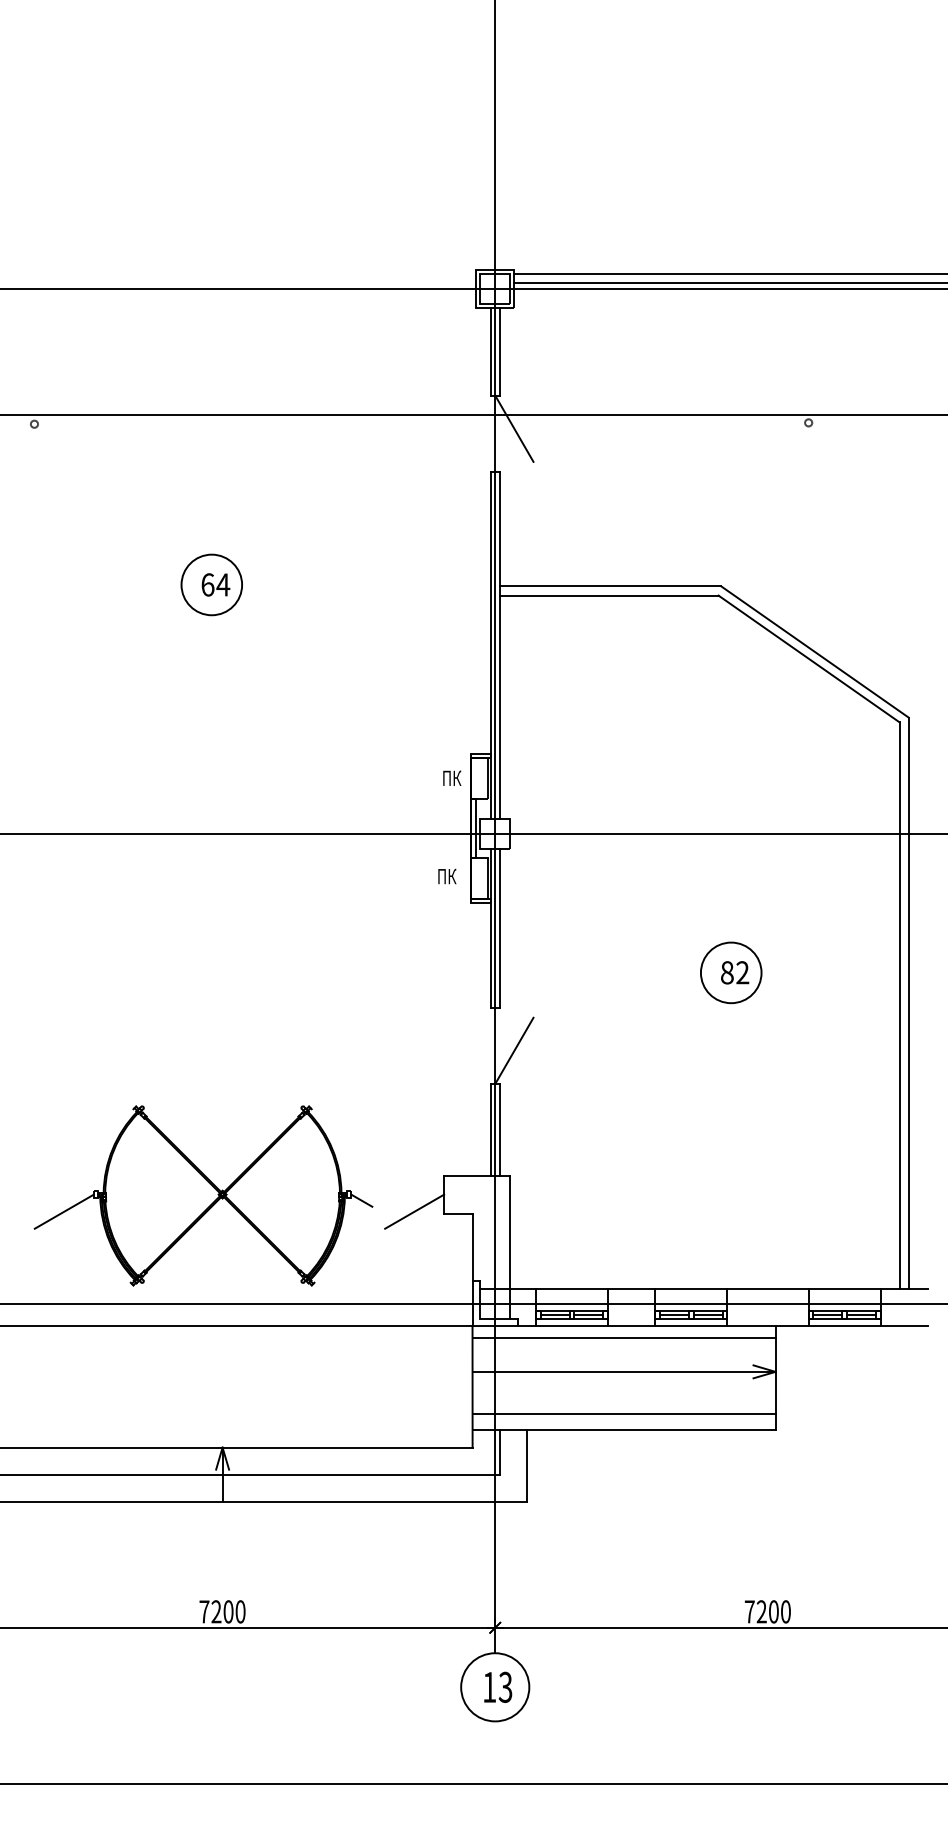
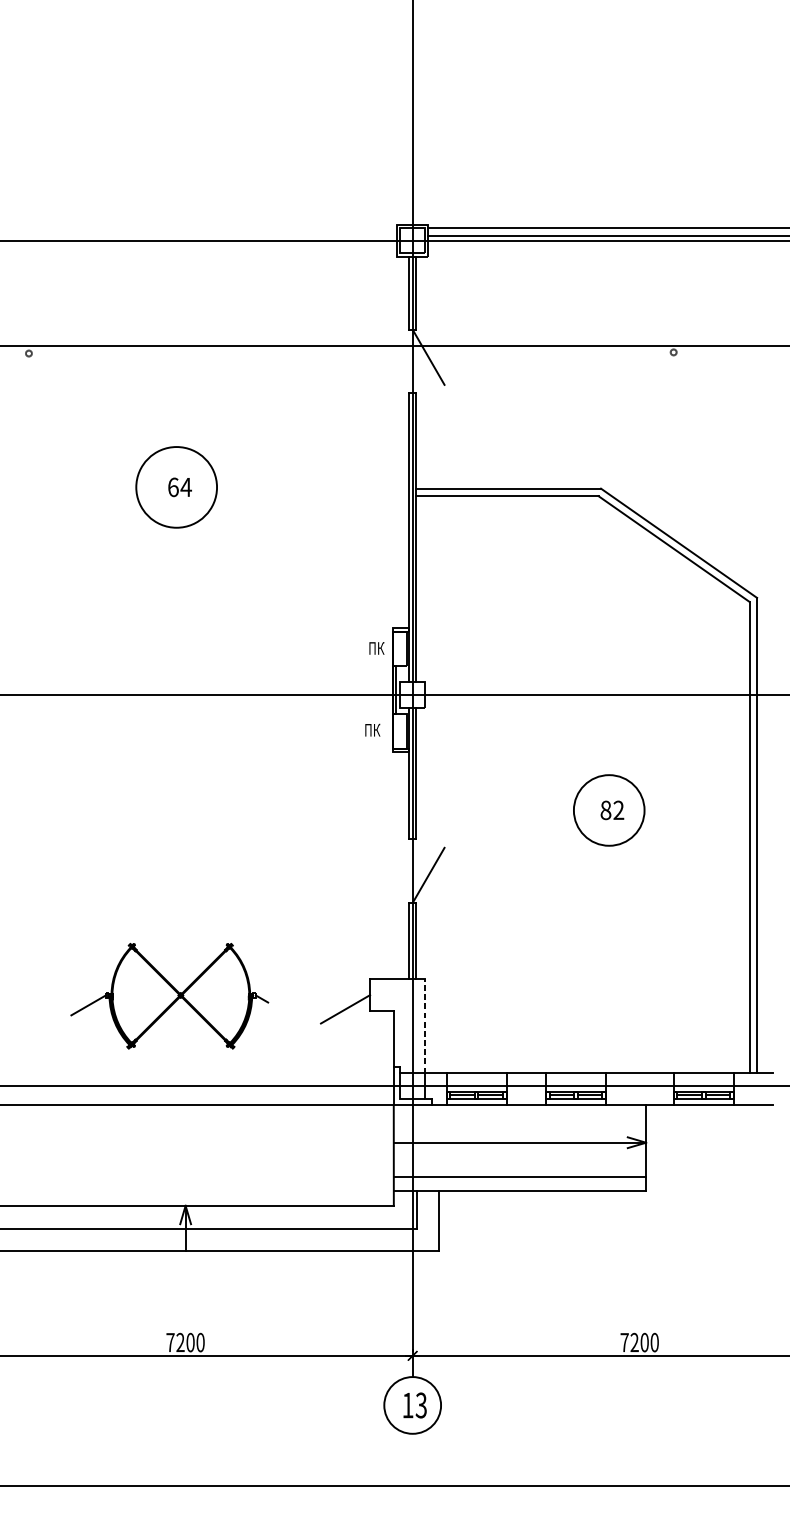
circle: (211, 584) -> (176, 487), size x1.6
circle: (730, 972) -> (608, 810), size x1.4
part: (203, 1195) -> (169, 995), size x0.7
line: (510, 1231) -> (425, 1025), solid -> dashed
line: (623, 1337) -> (519, 1114), removed

